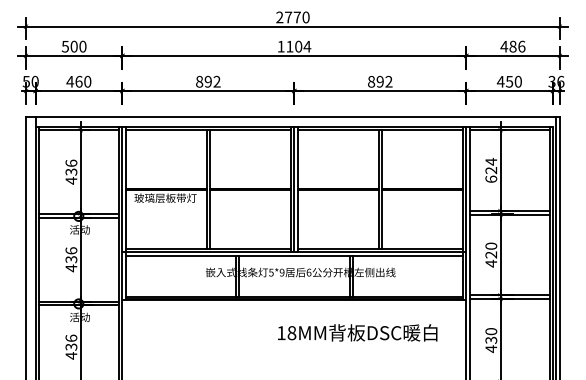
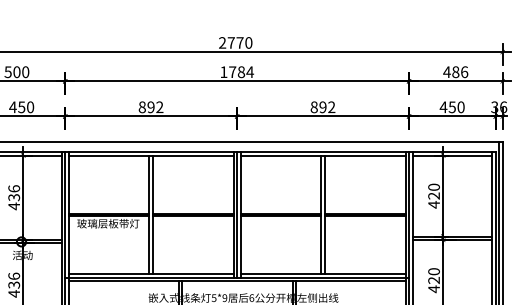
text: (294, 46) -> (237, 71), 1104 -> 1784
text: (78, 81) -> (21, 106), 460 -> 450
text: (491, 170) -> (434, 195), 624 -> 420

